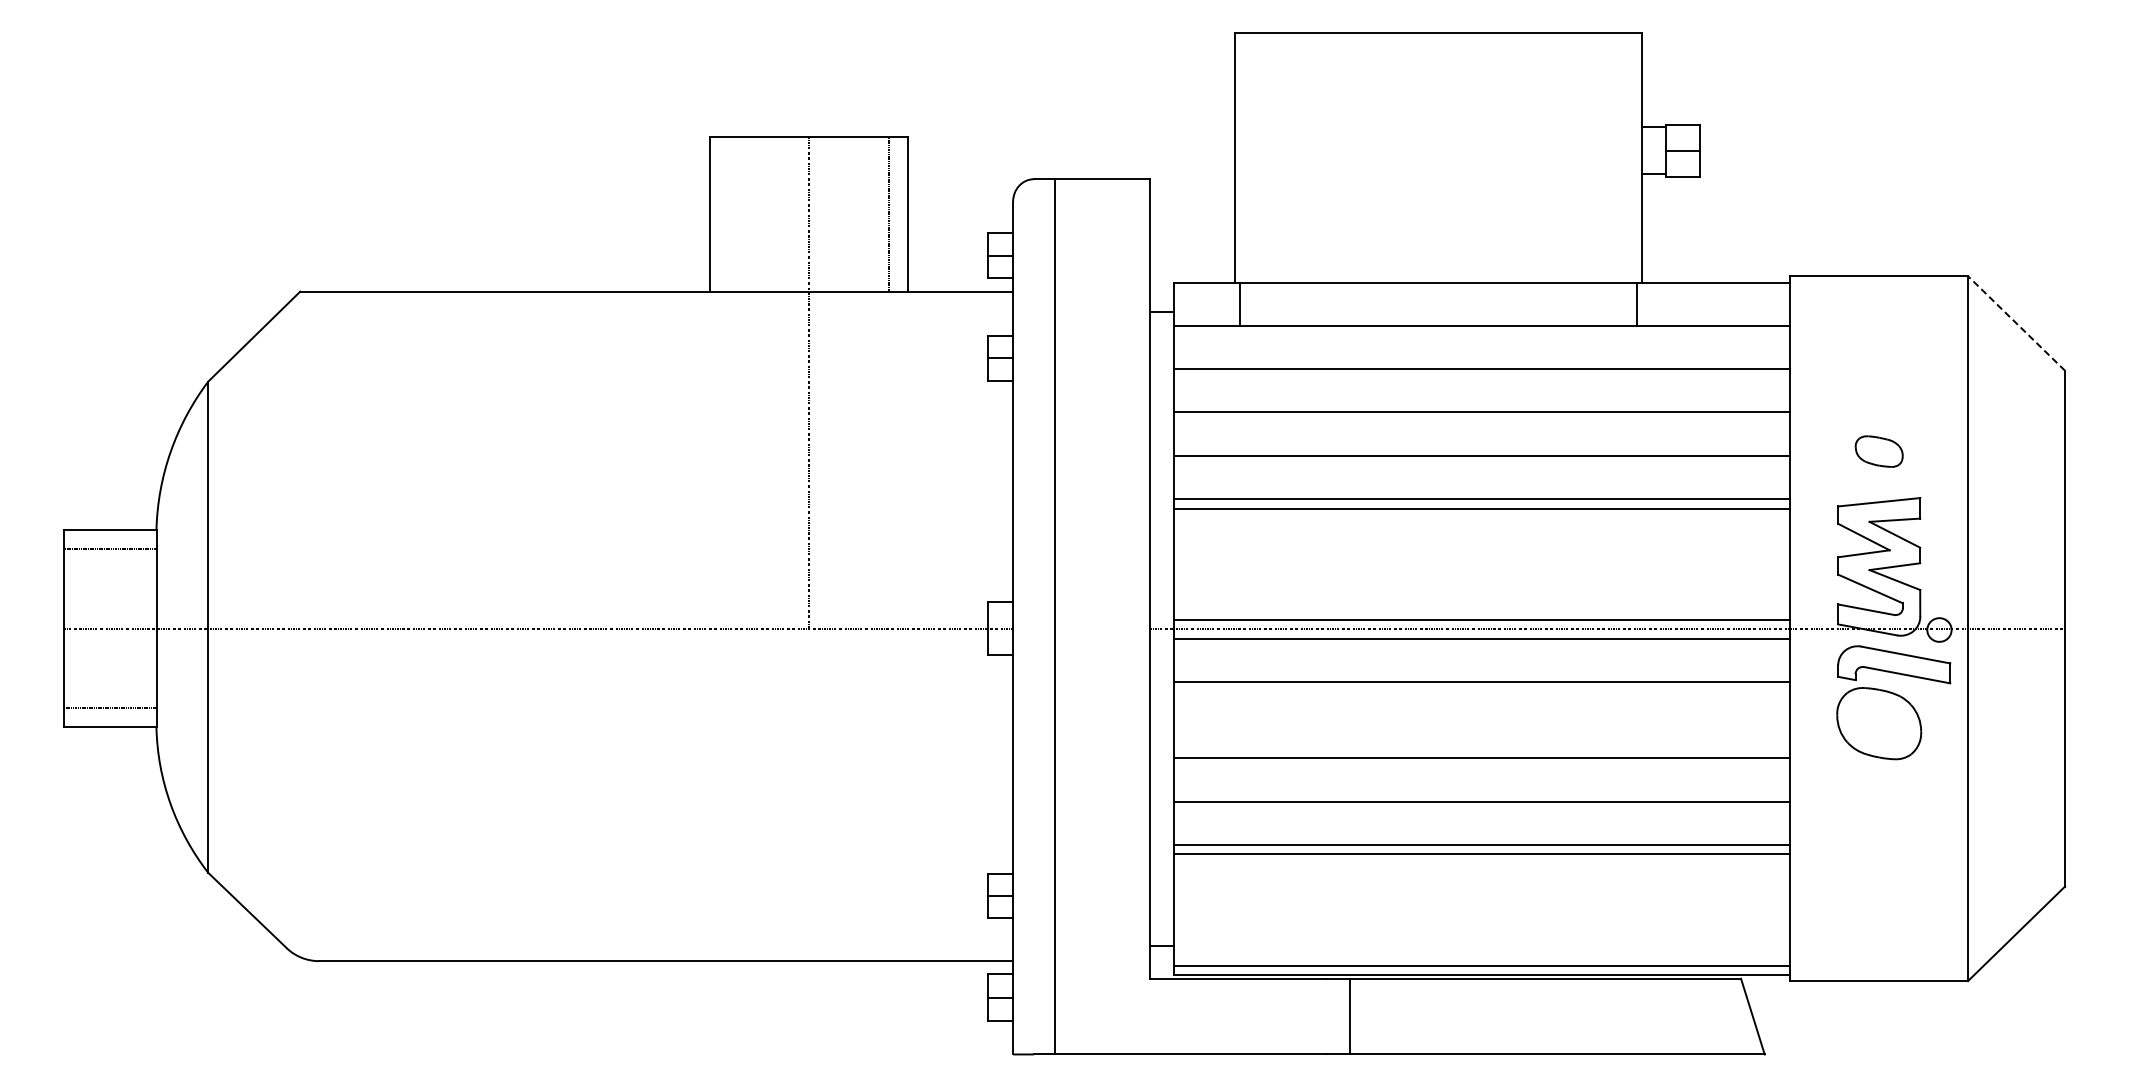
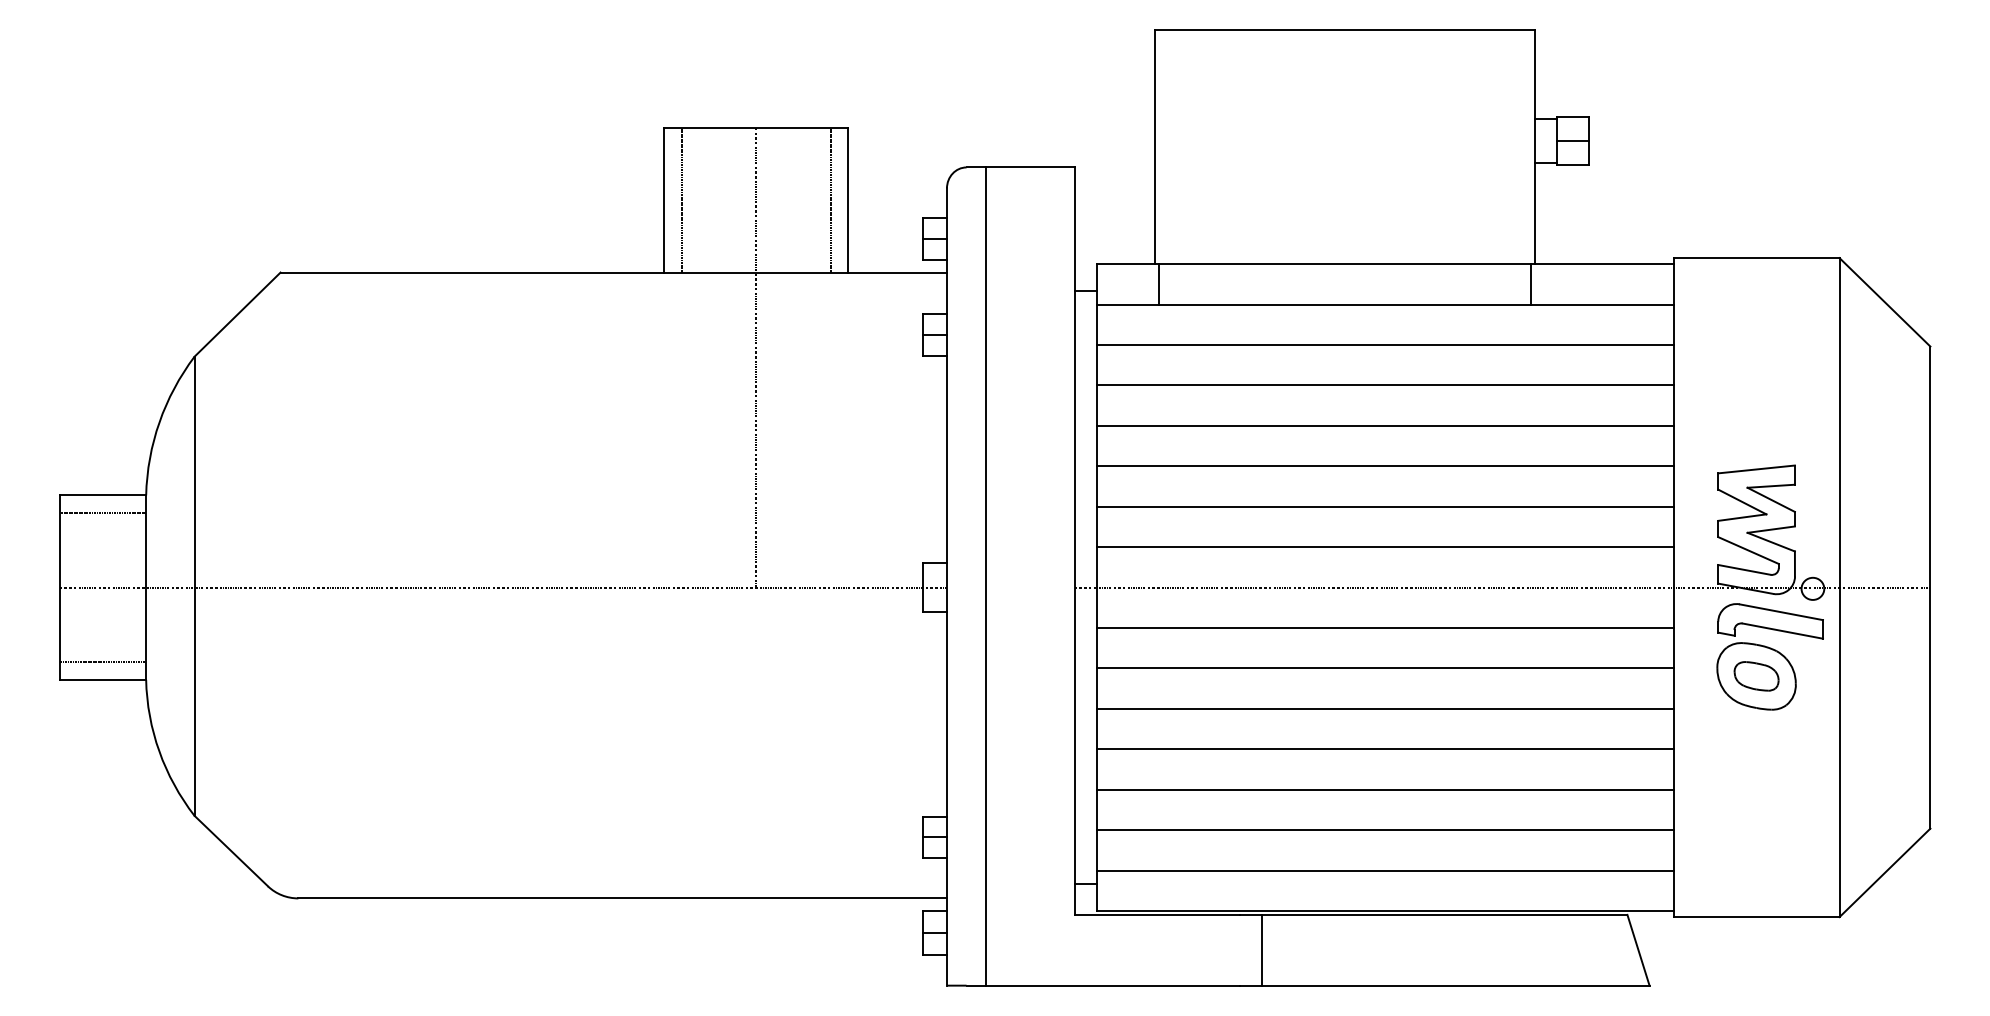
line: (729, 213) -> (681, 199), added
line: (2016, 323) -> (1884, 302), dashed -> solid
part: (1878, 451) -> (1755, 676), moved
line: (1481, 509) -> (1384, 507), moved
line: (1481, 620) -> (1384, 547), moved
line: (1481, 638) -> (1384, 627), moved
line: (1481, 682) -> (1384, 668), moved
line: (1481, 854) -> (1384, 830), moved
line: (1481, 966) -> (1384, 870), moved

